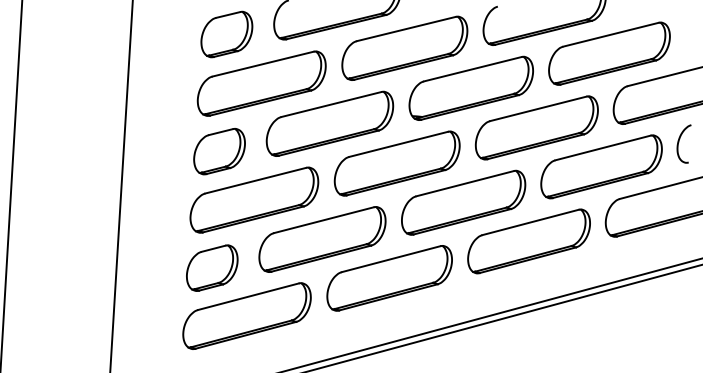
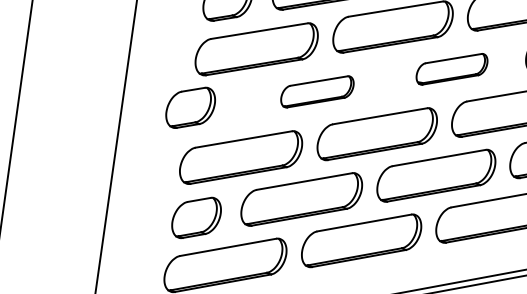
part: (470, 87) -> (451, 68), size x0.6
part: (329, 123) -> (317, 91), size x0.6
part: (219, 151) -> (190, 107), moved

